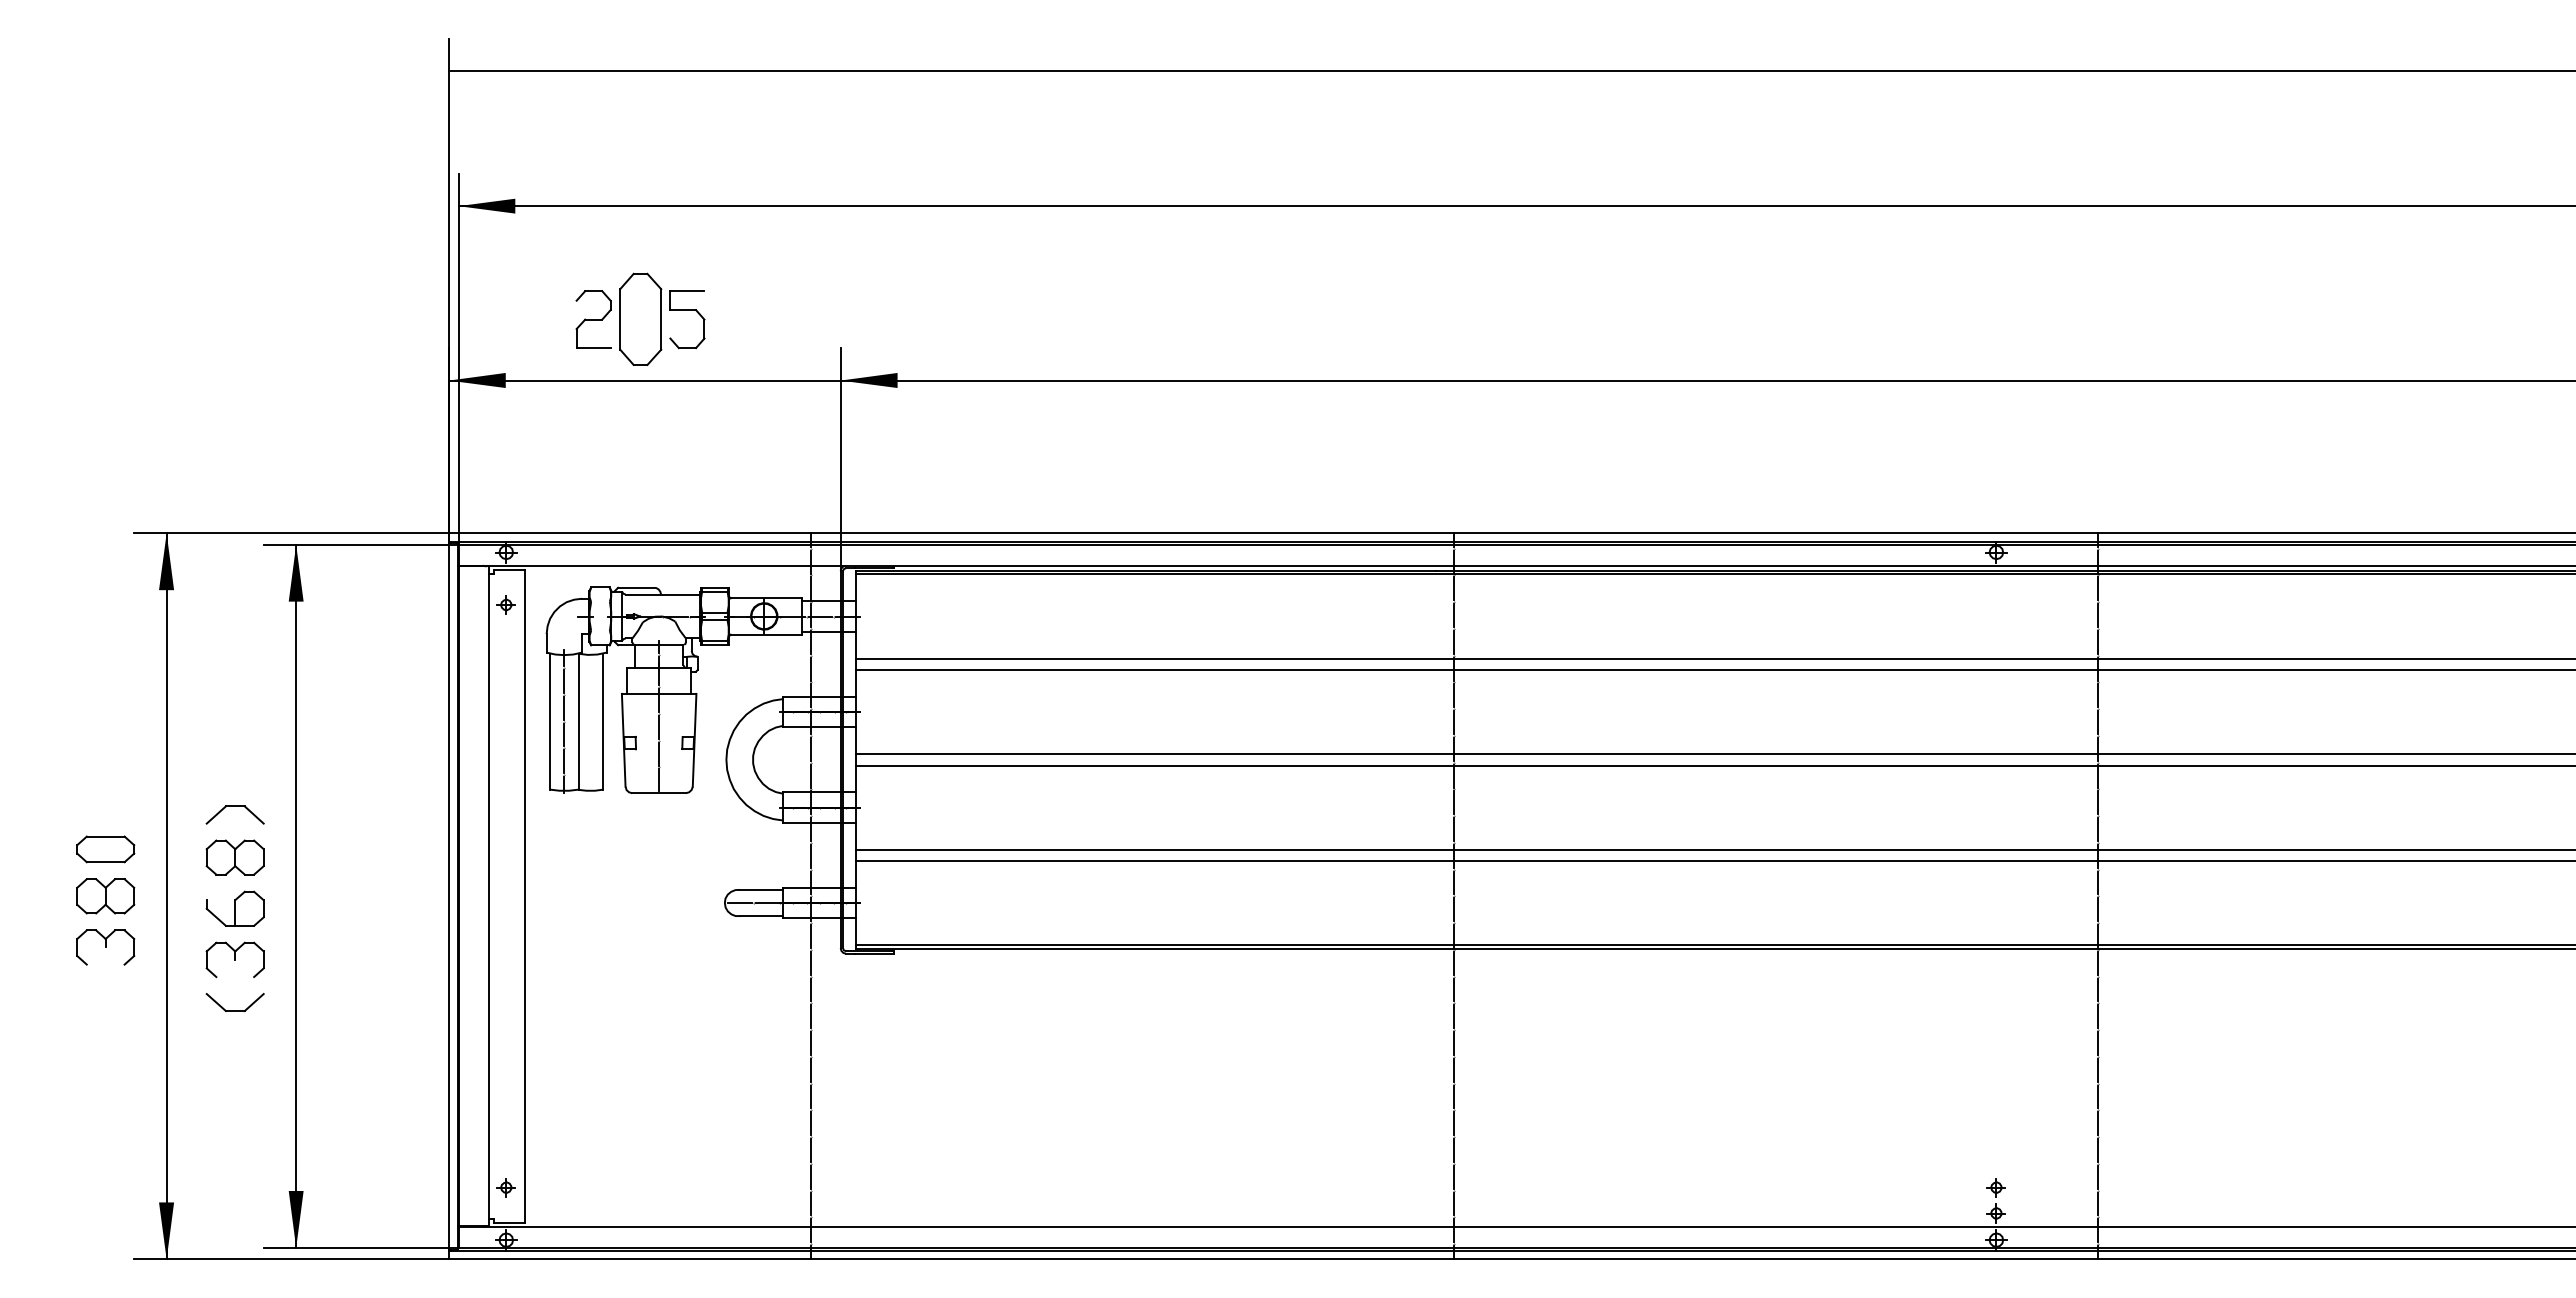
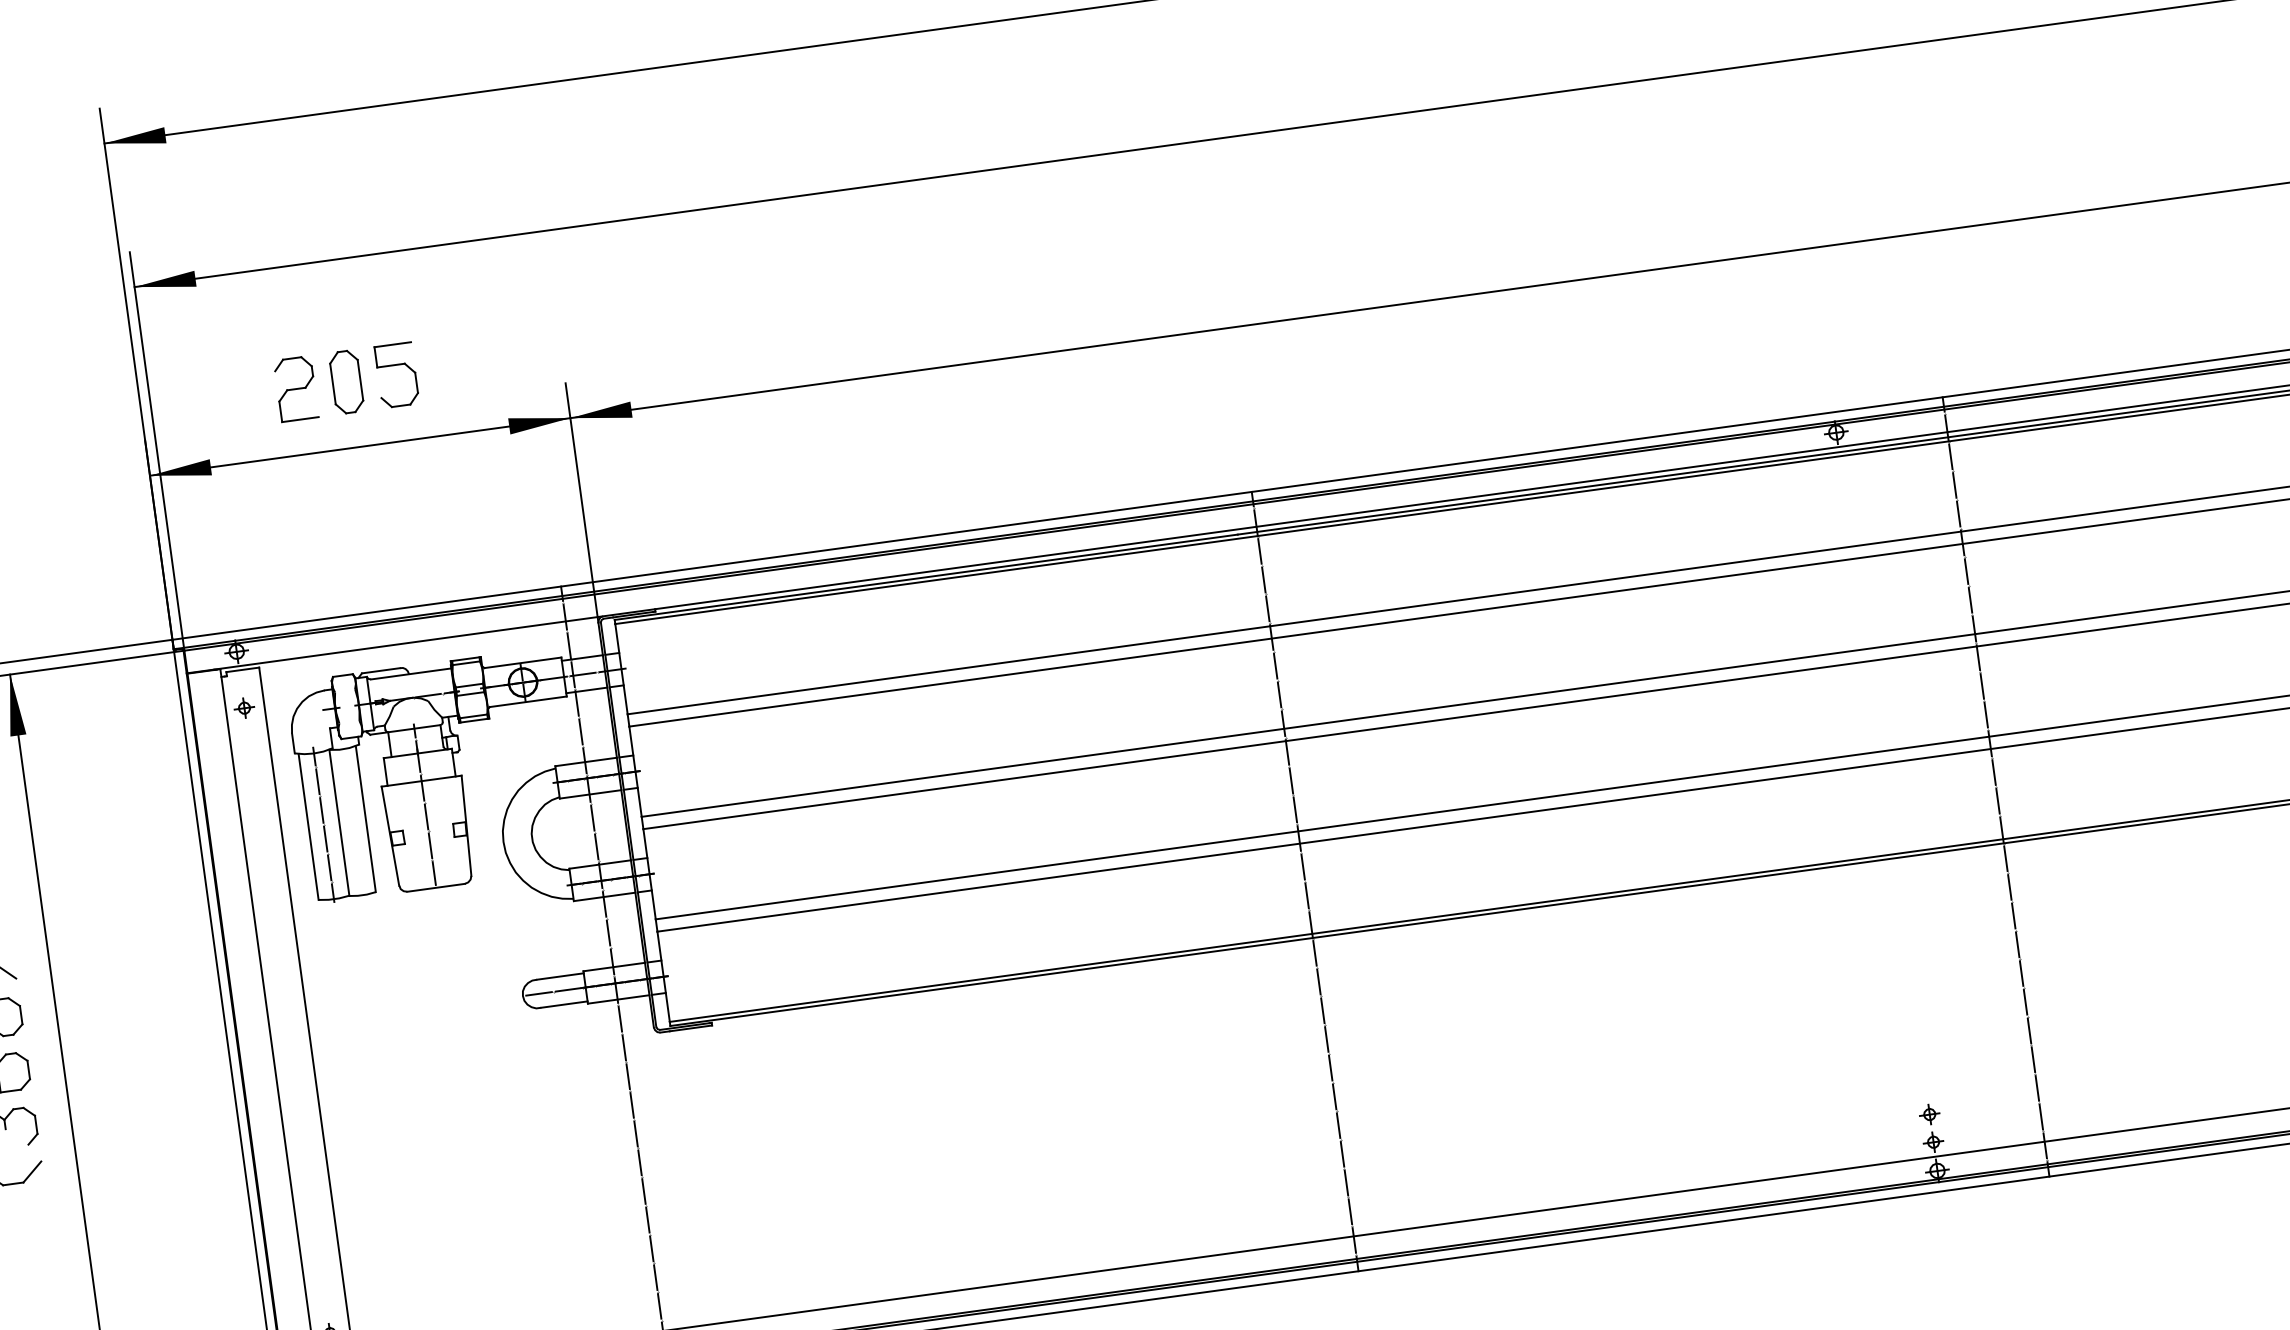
fill: (477, 70) -> (134, 138), added
part: (640, 319) -> (346, 382), size x0.62
fill: (811, 380) -> (539, 422), added

